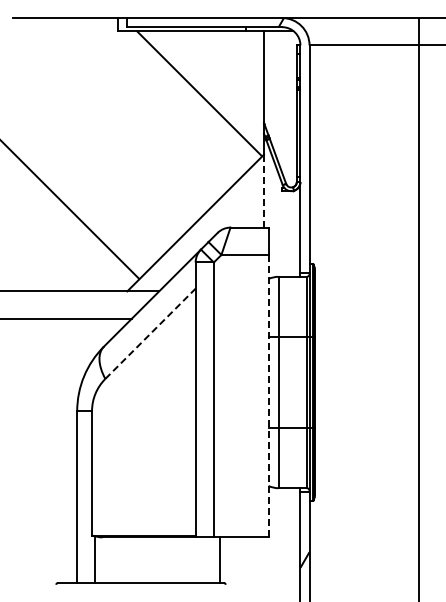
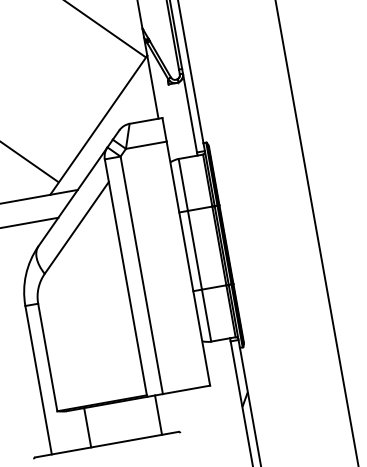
line: (263, 191) -> (152, 87), dashed -> solid
line: (150, 333) -> (76, 227), dashed -> solid
line: (268, 395) -> (188, 263), dashed -> solid
line: (94, 559) -> (87, 427), moved
line: (219, 559) -> (158, 414), moved

